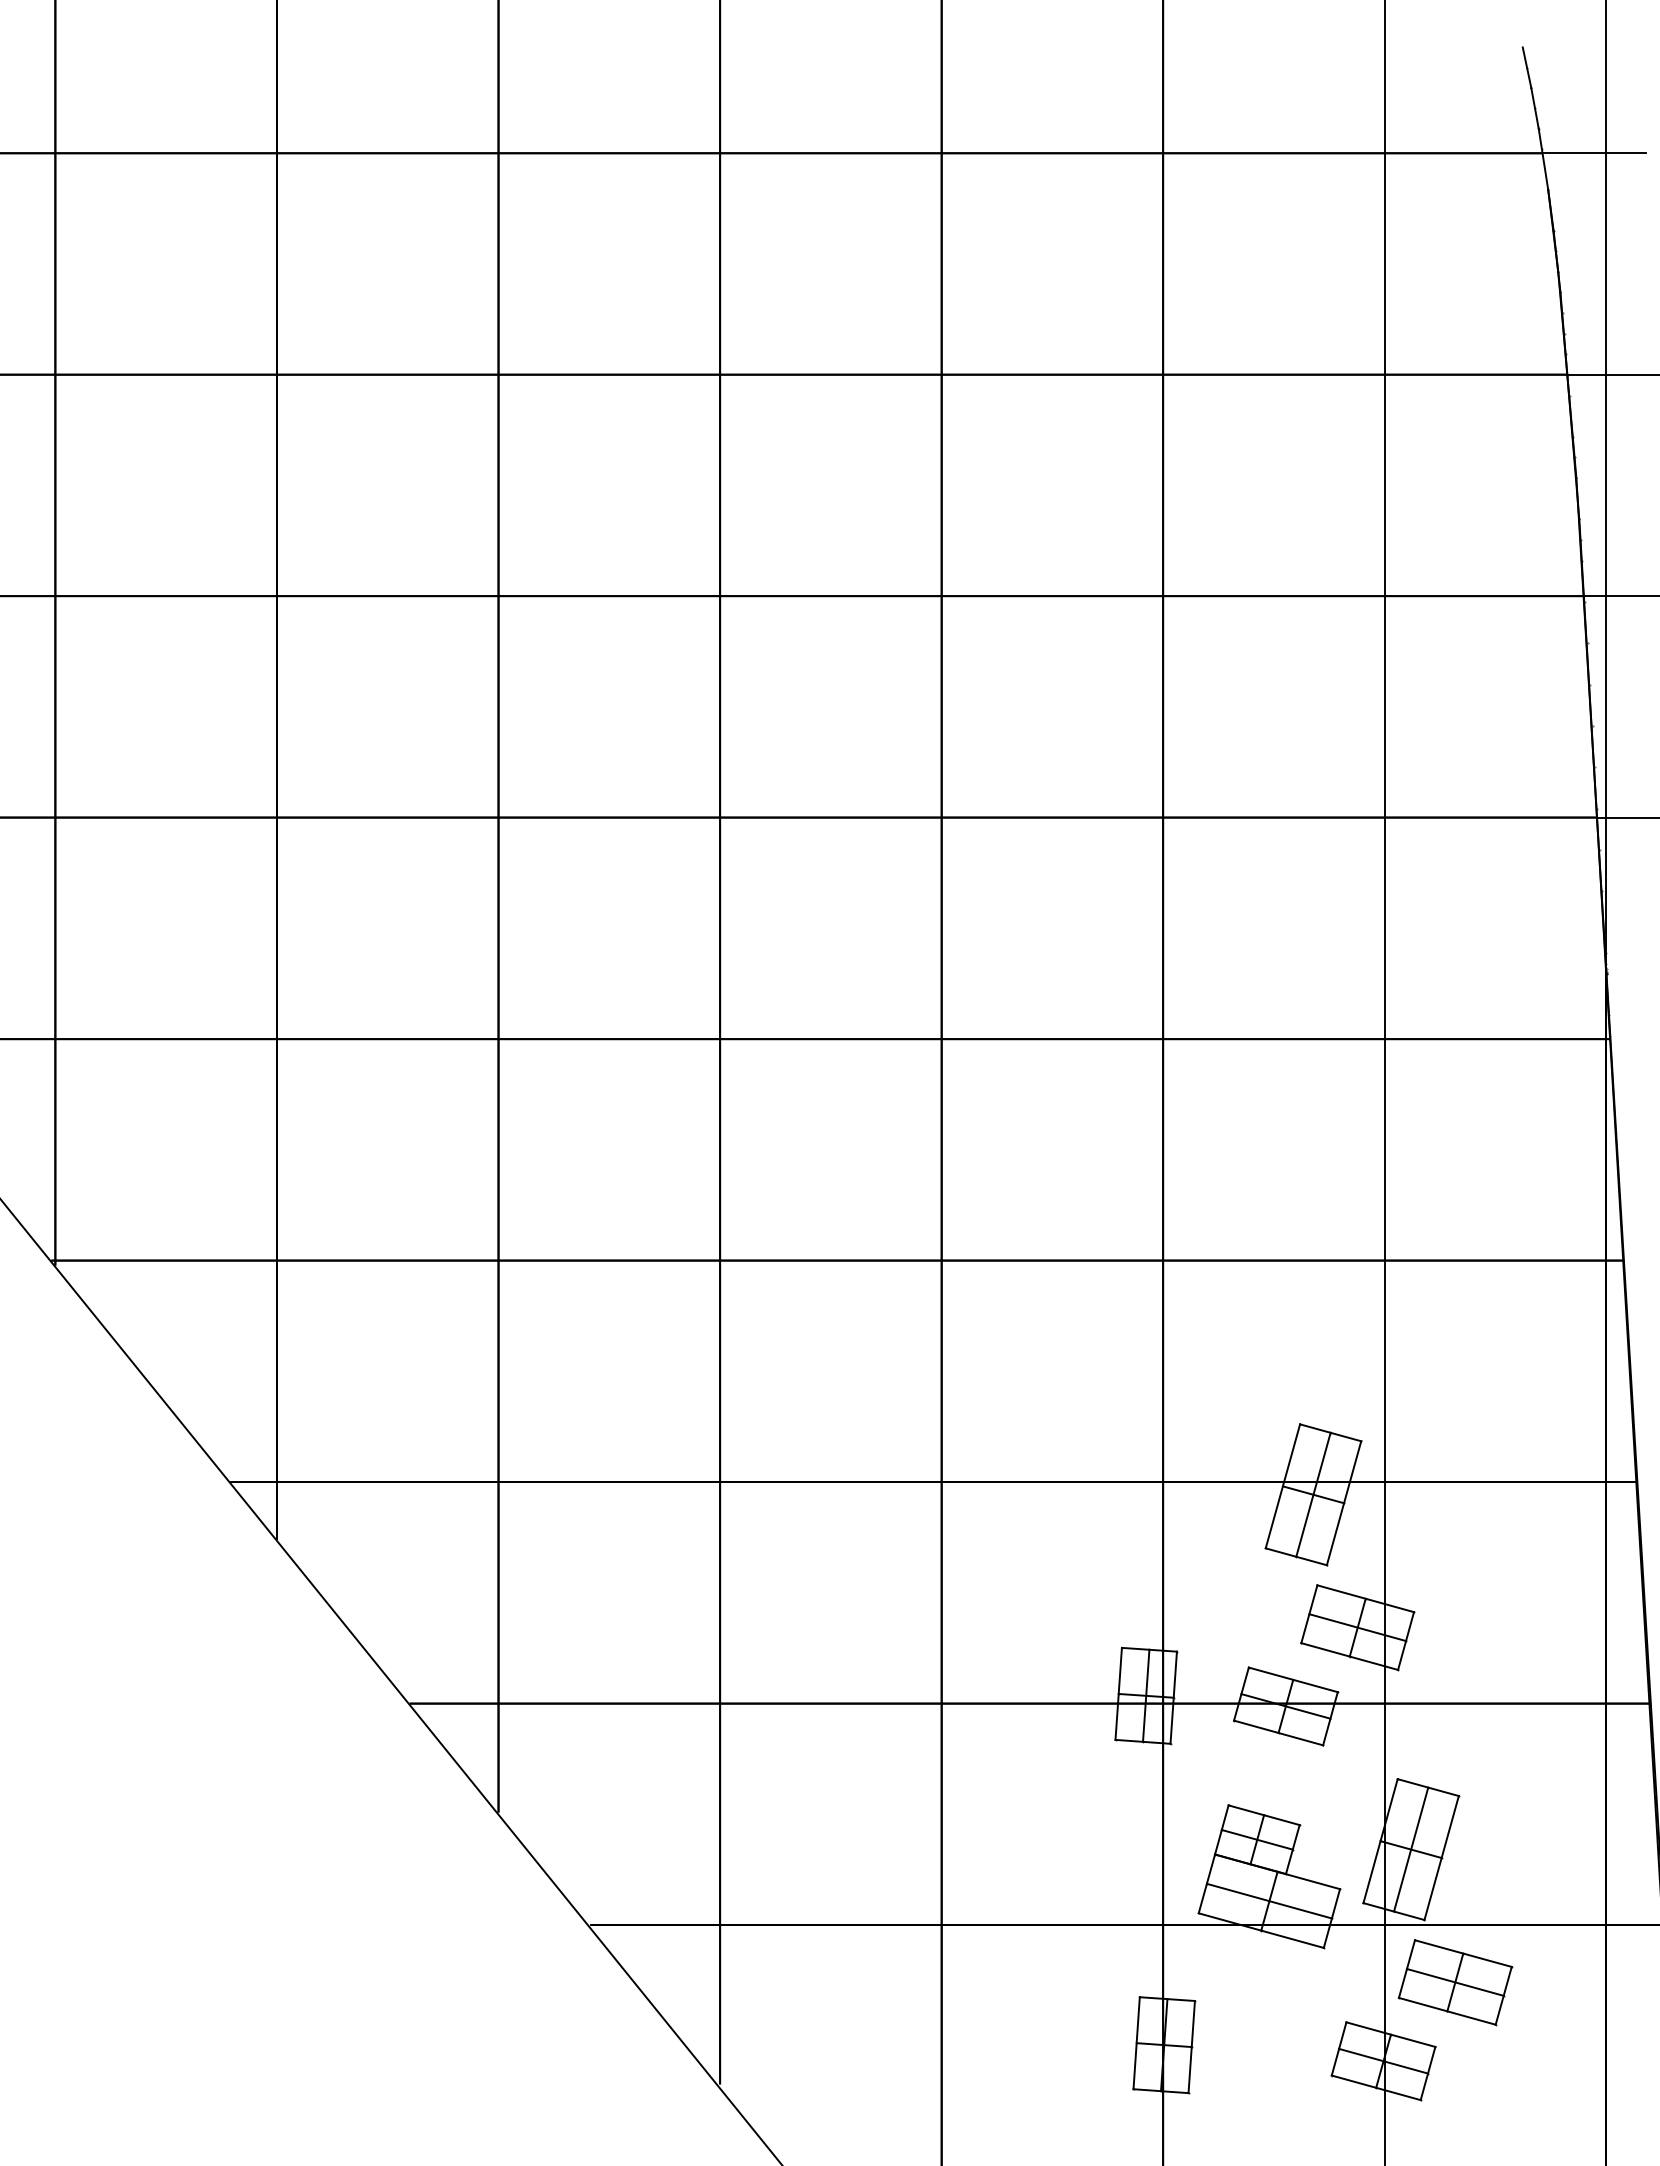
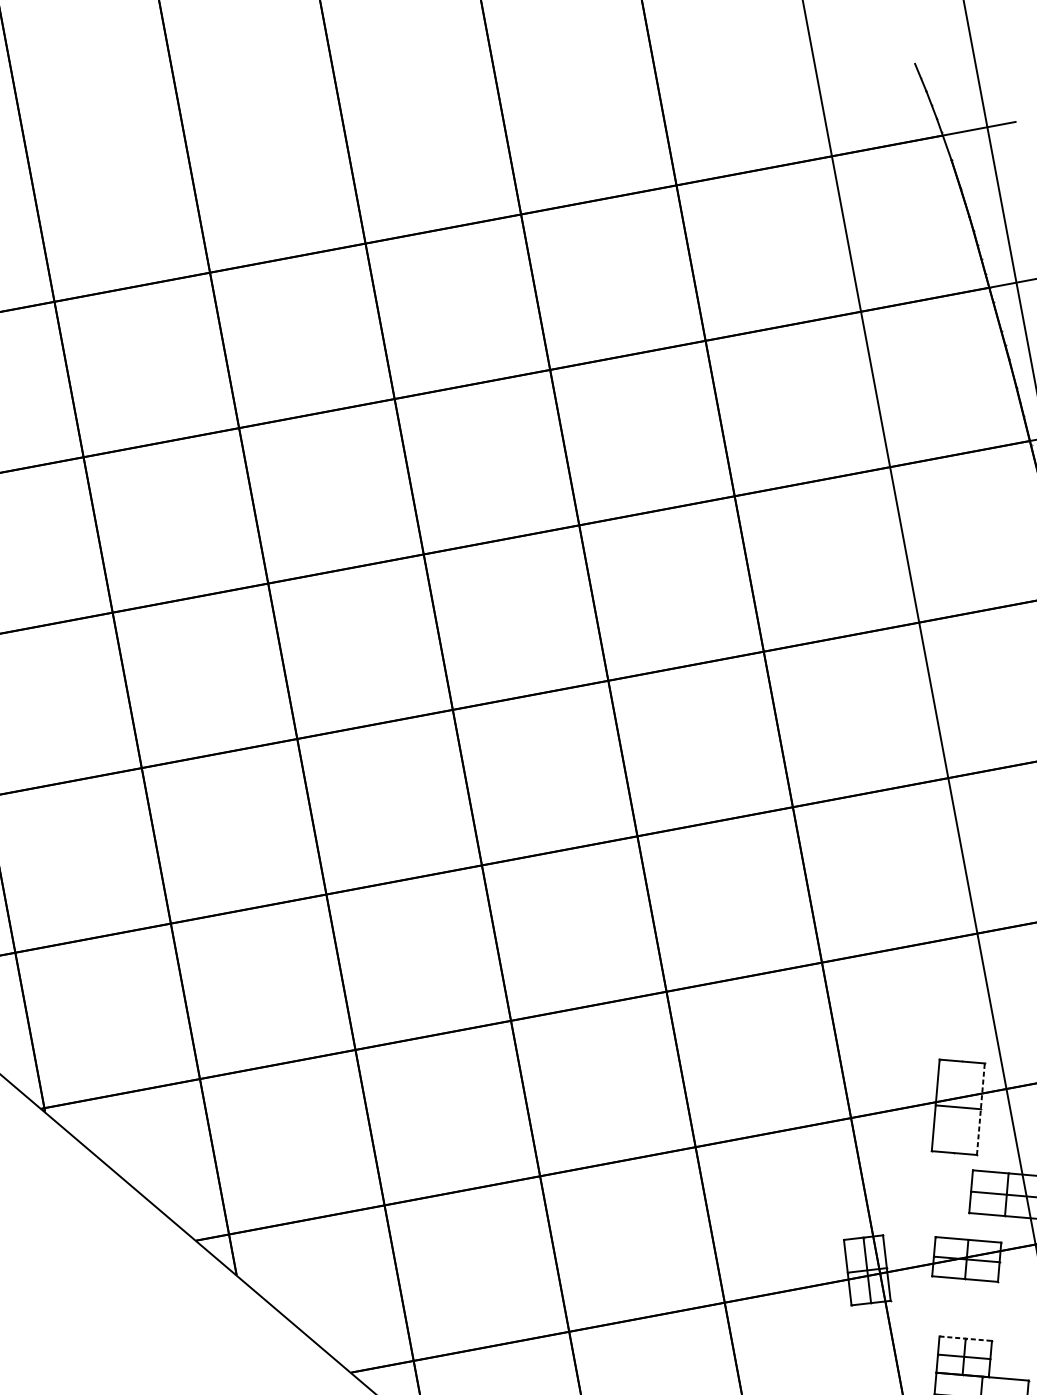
line: (1313, 1494) -> (958, 1107), removed
line: (1344, 1502) -> (981, 1108), solid -> dashed
line: (1264, 1815) -> (966, 1338), solid -> dashed

